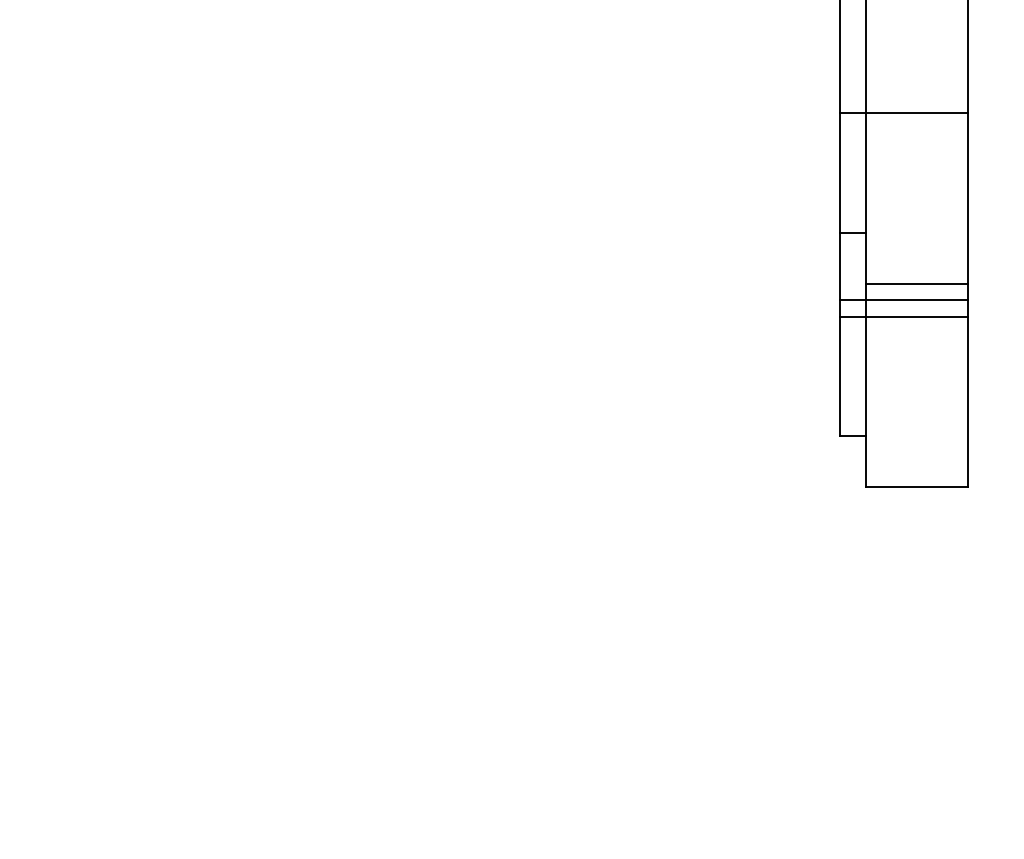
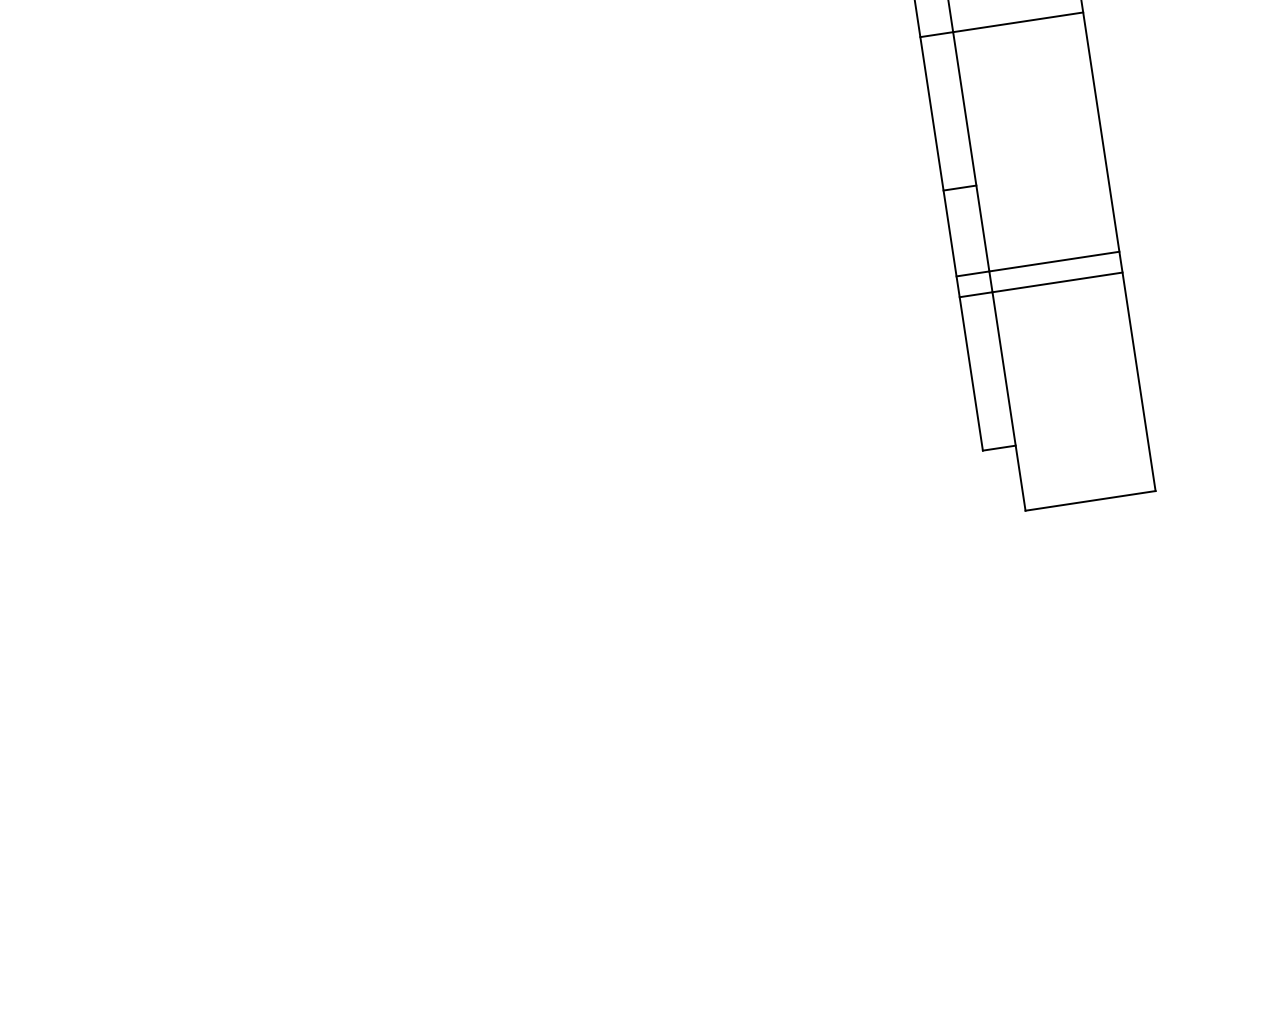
line: (916, 284) -> (1050, 241), removed

